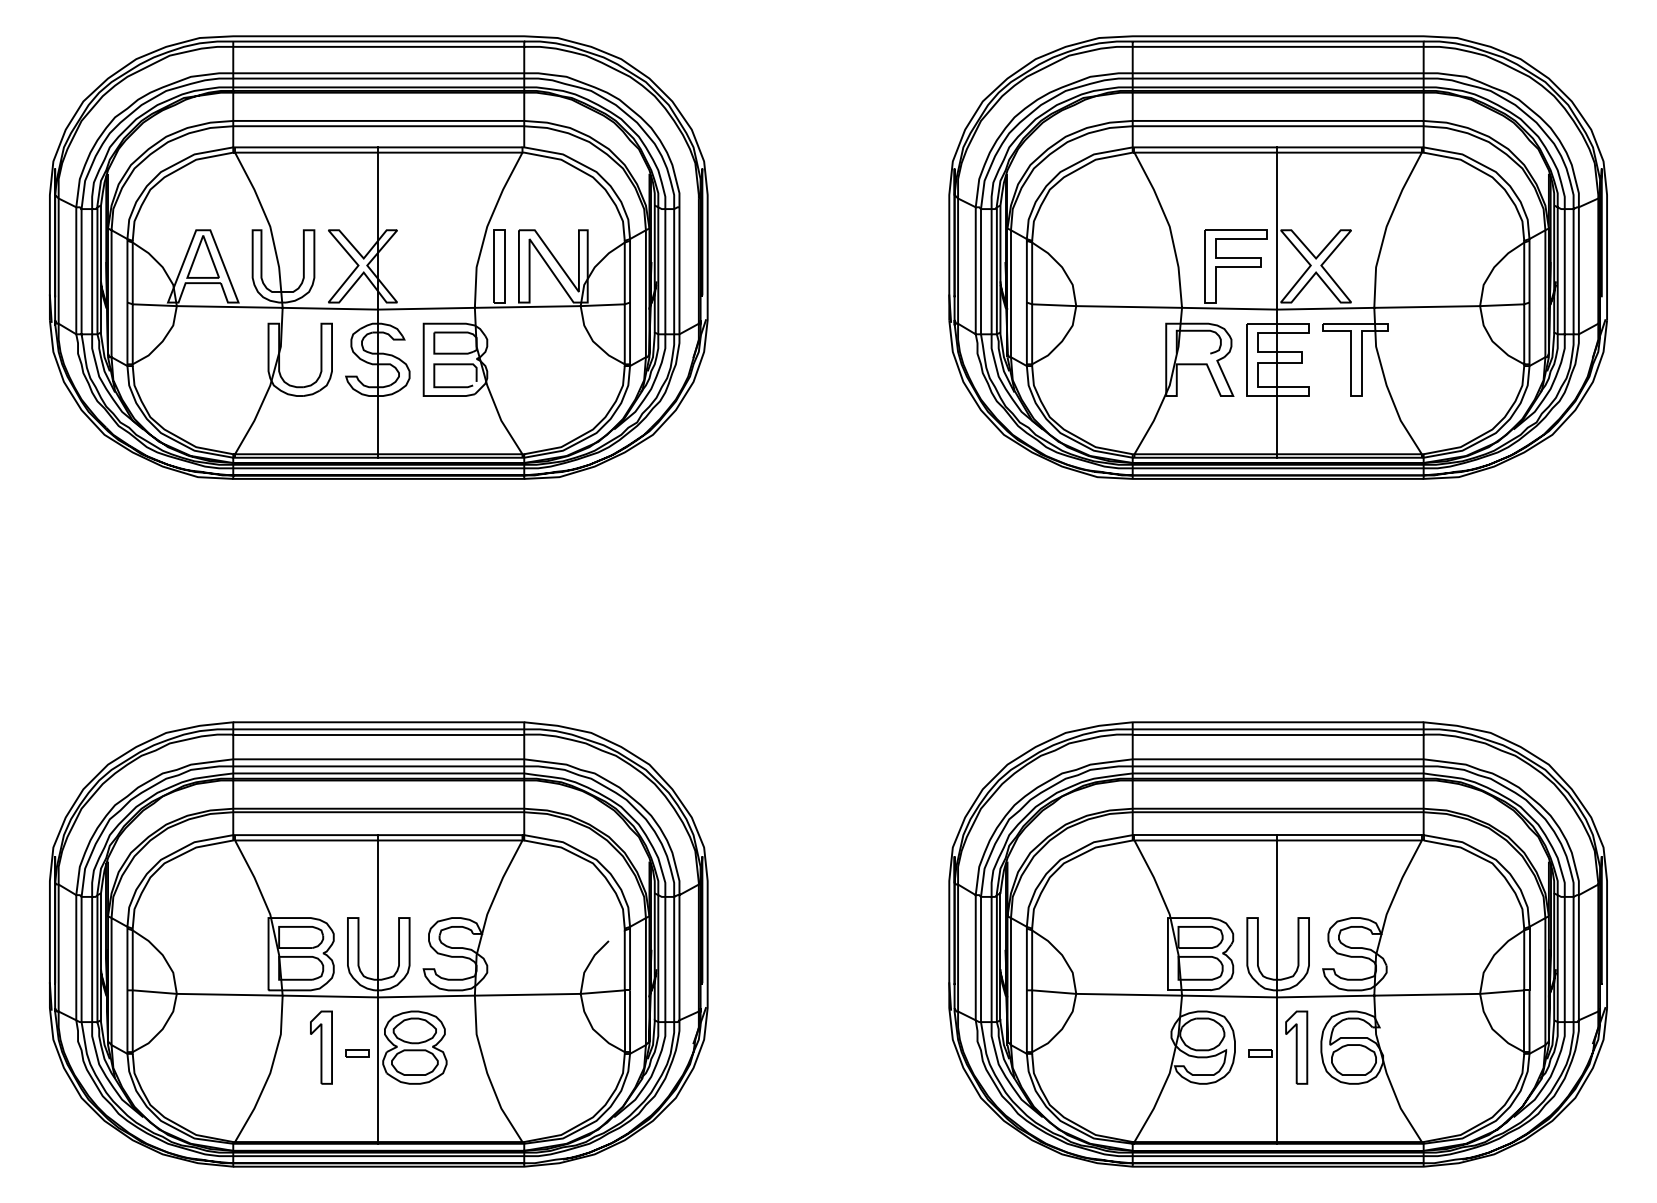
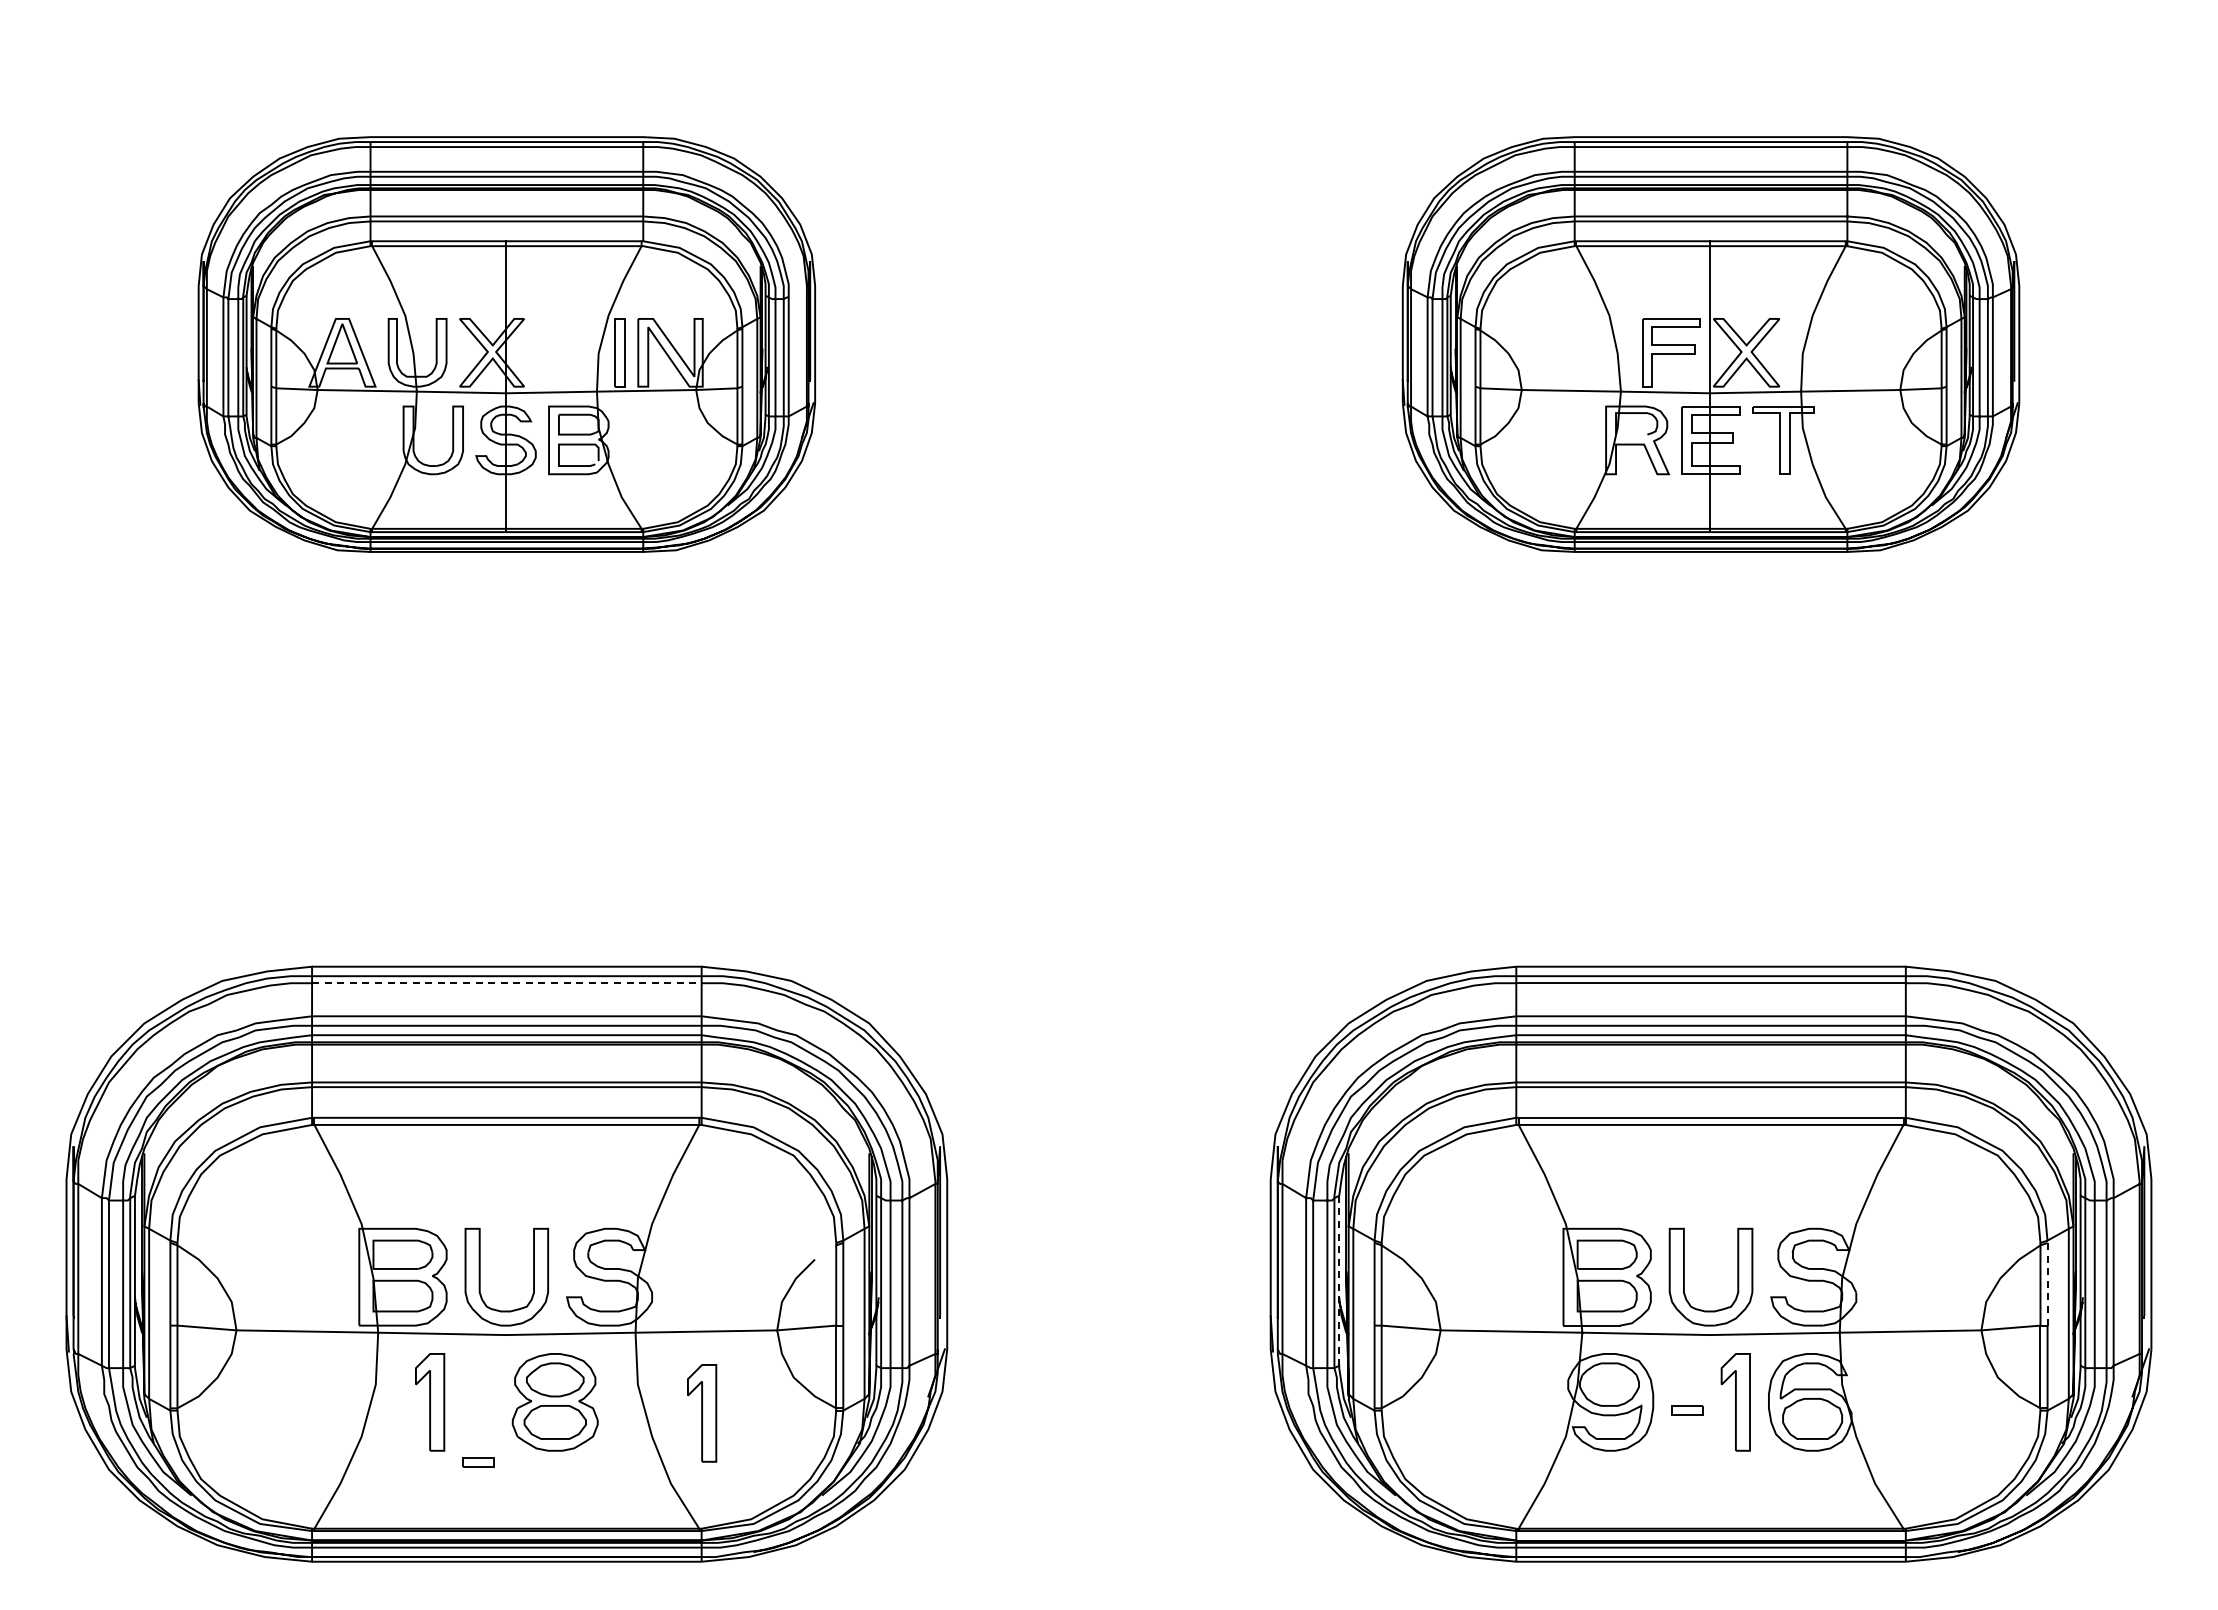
part: (378, 257) -> (506, 344), size x0.7
part: (1277, 257) -> (1710, 344), size x0.7
line: (378, 734) -> (506, 983), solid -> dashed
line: (1000, 956) -> (1339, 1280), solid -> dashed
line: (1529, 958) -> (2047, 1283), solid -> dashed
line: (377, 989) -> (505, 1324), removed
line: (1277, 989) -> (1709, 1324), removed
part: (357, 1053) -> (478, 1462), moved
part: (524, 1055) -> (702, 1413), added

